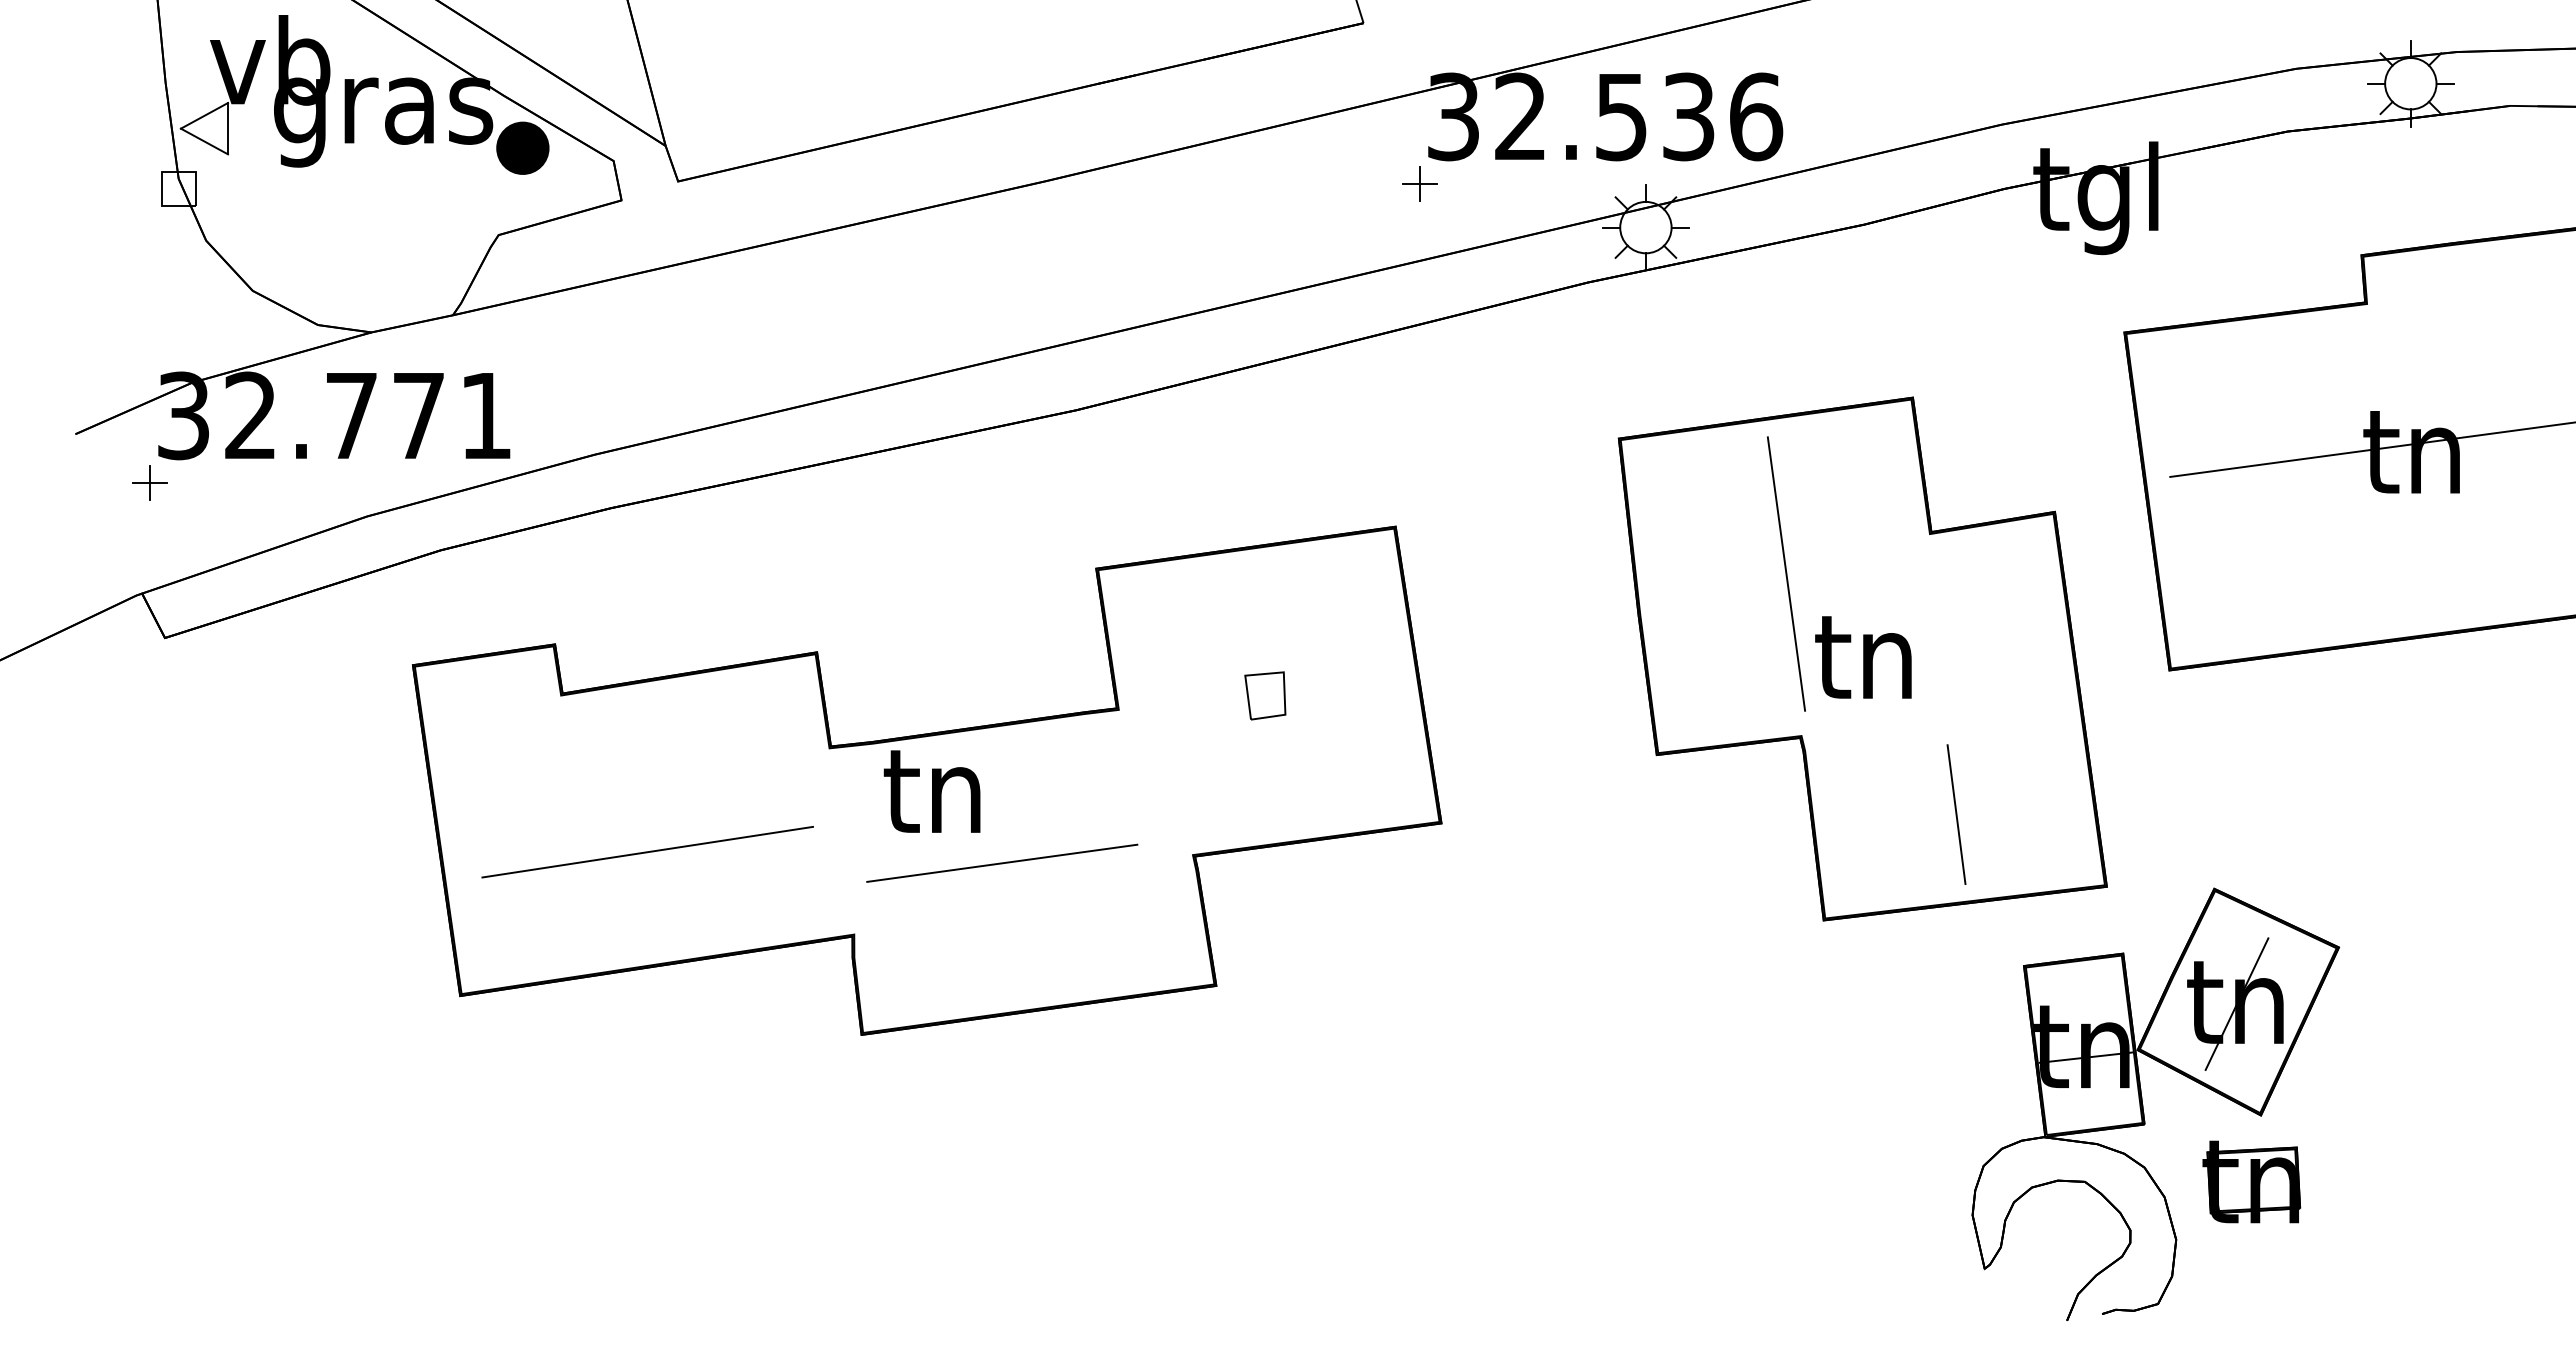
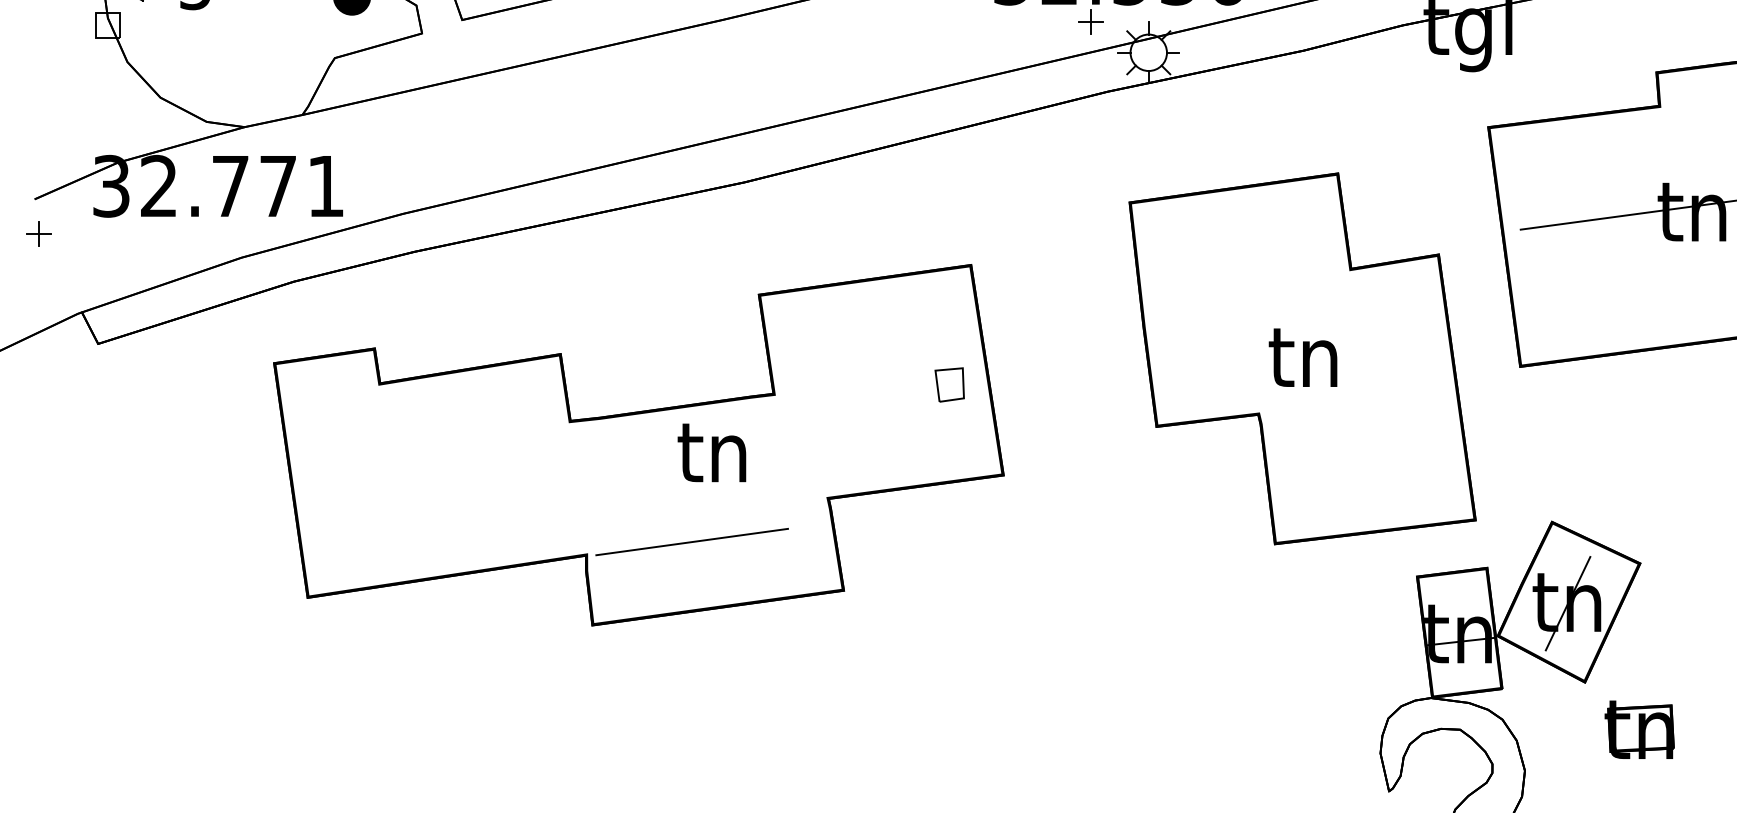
part: (1419, 183) -> (1090, 21), moved
part: (149, 482) -> (38, 233), moved
line: (1786, 573) -> (1248, 298), removed
part: (1265, 695) -> (949, 384), moved
text: (931, 791) -> (711, 452), moved
line: (1956, 814) -> (1369, 469), removed
line: (647, 851) -> (440, 495), removed
line: (1002, 862) -> (692, 541), moved
part: (2251, 1181) -> (1639, 729), moved

